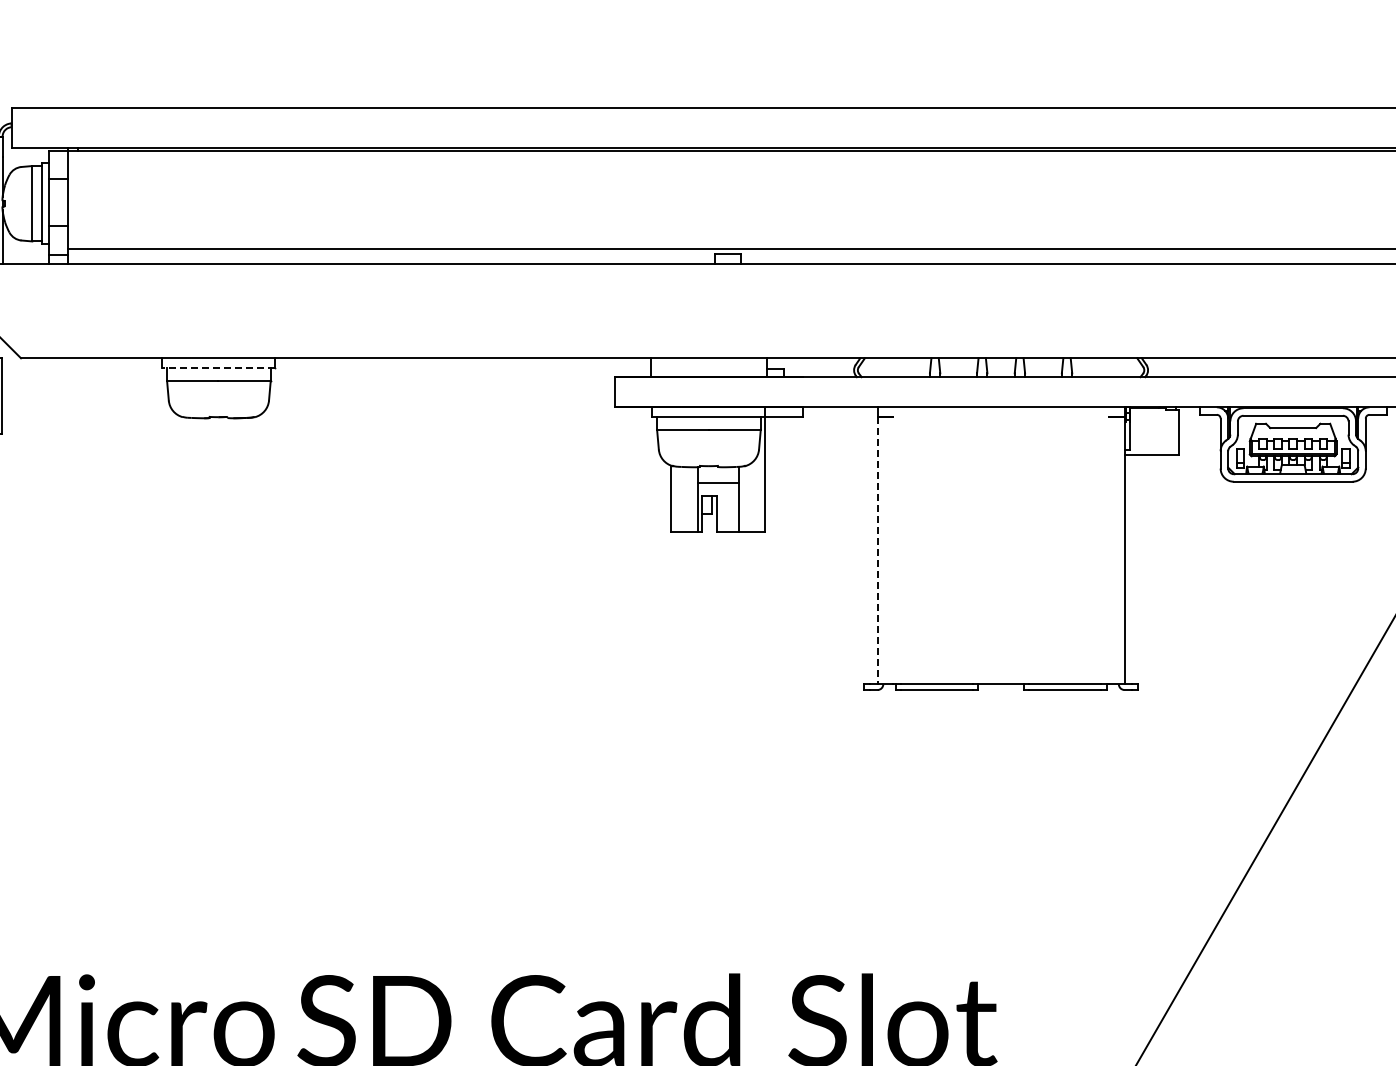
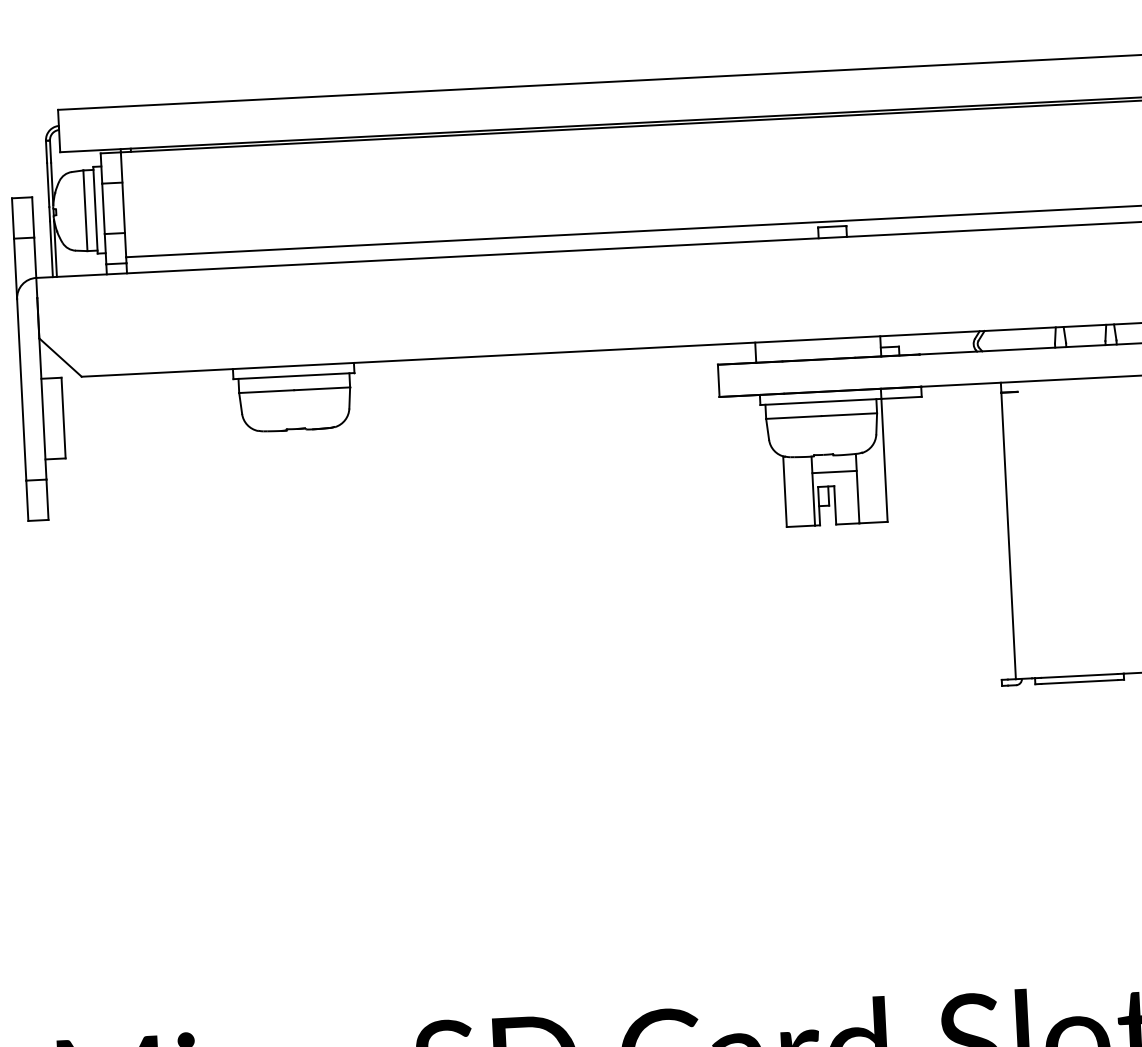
line: (218, 367) -> (293, 375), dashed -> solid
line: (877, 550) -> (1008, 535), dashed -> solid

